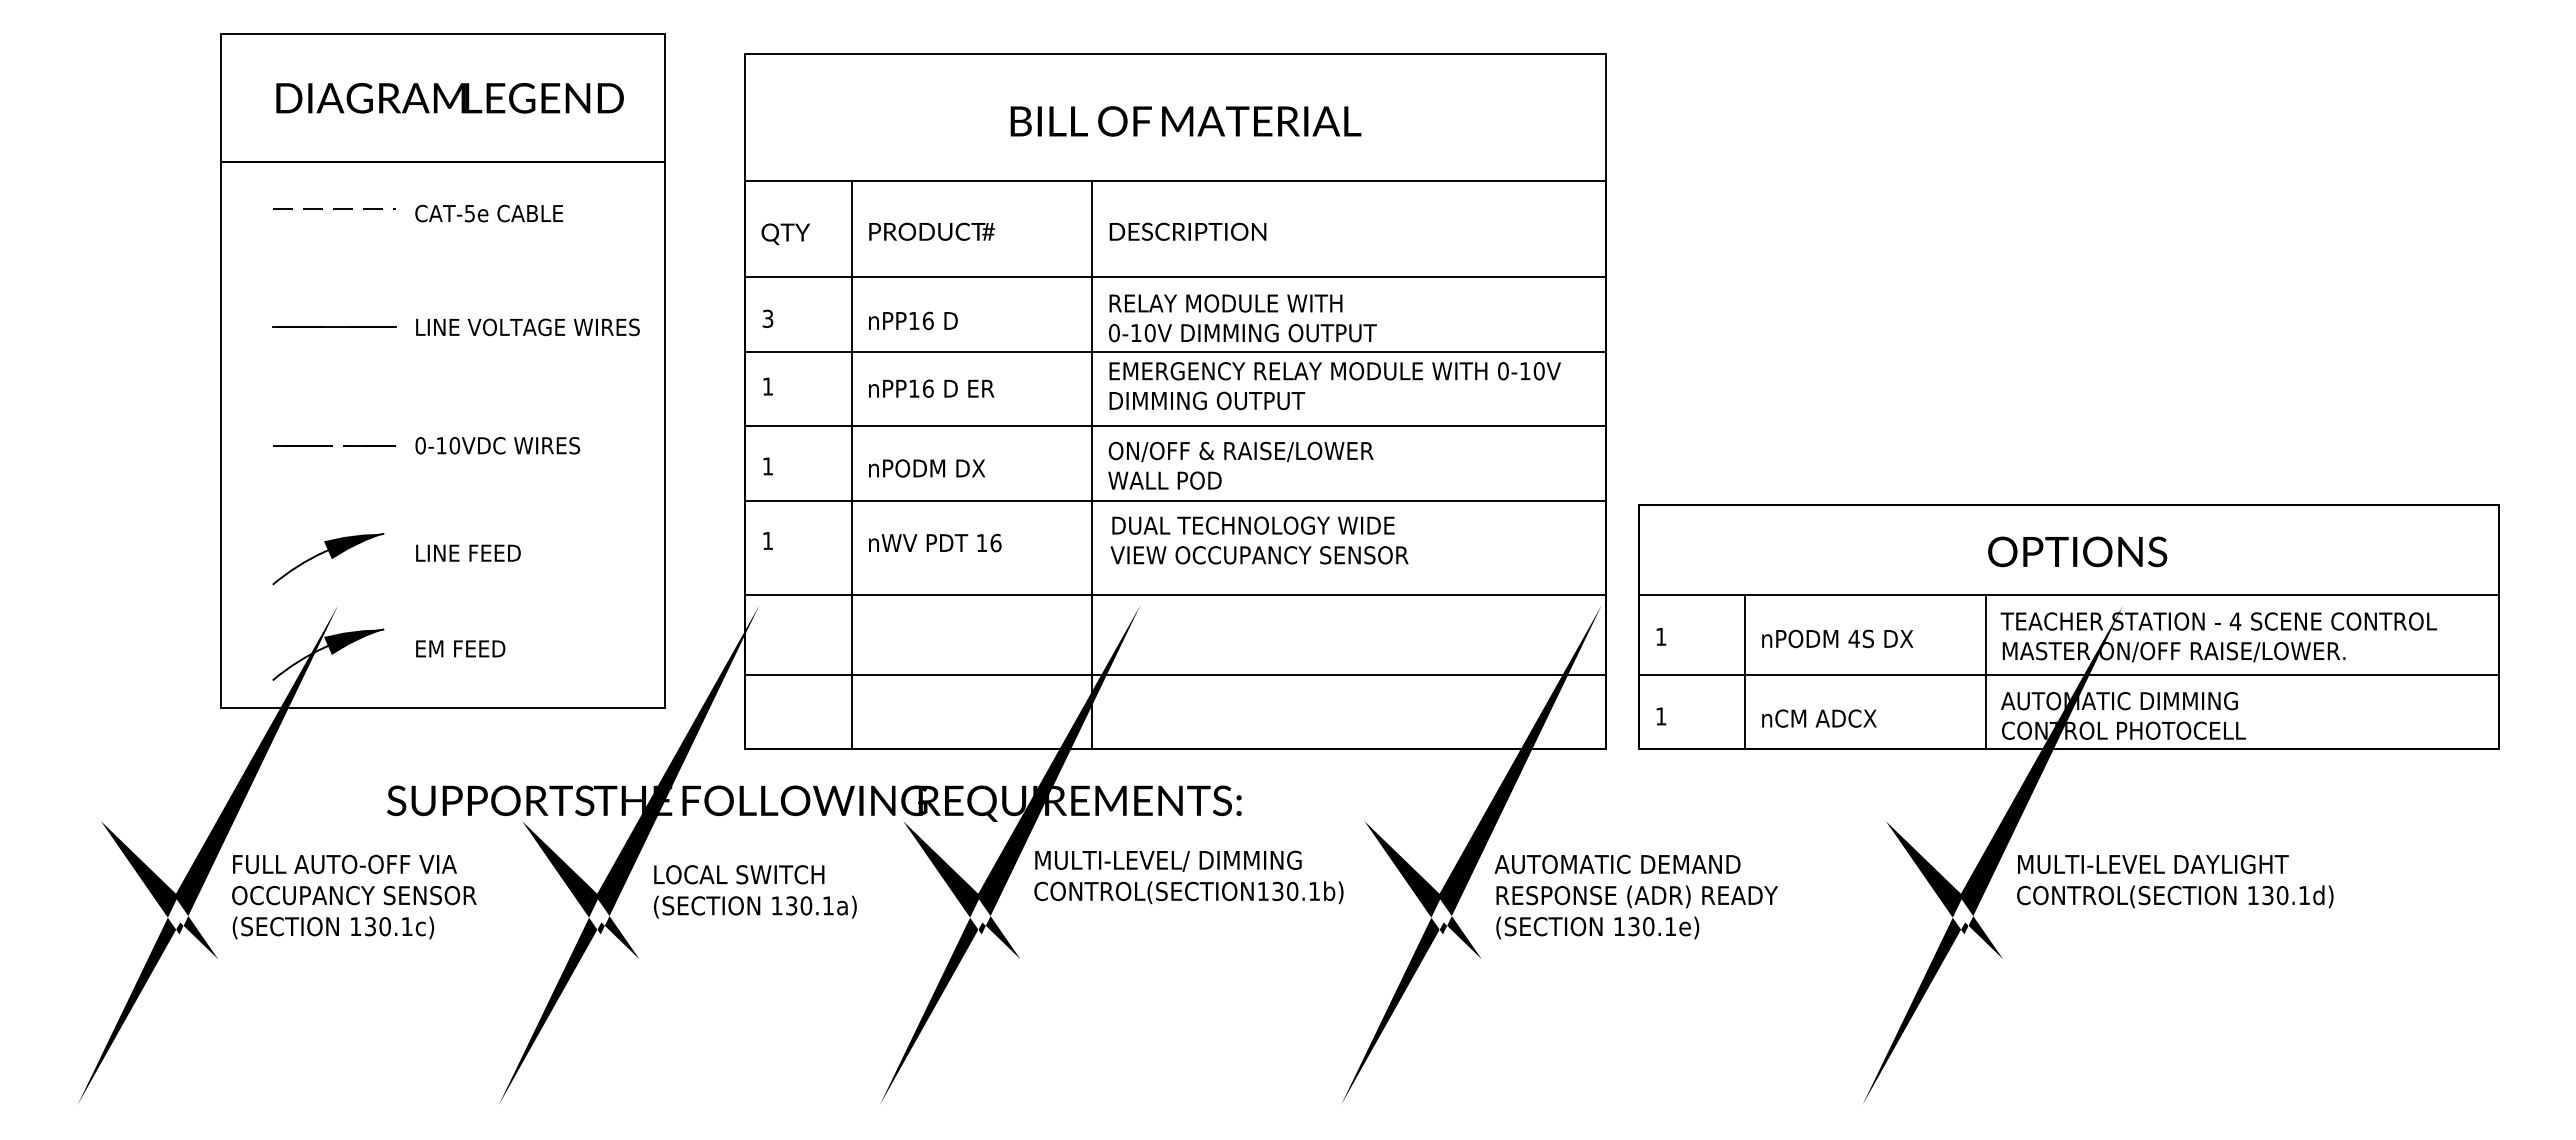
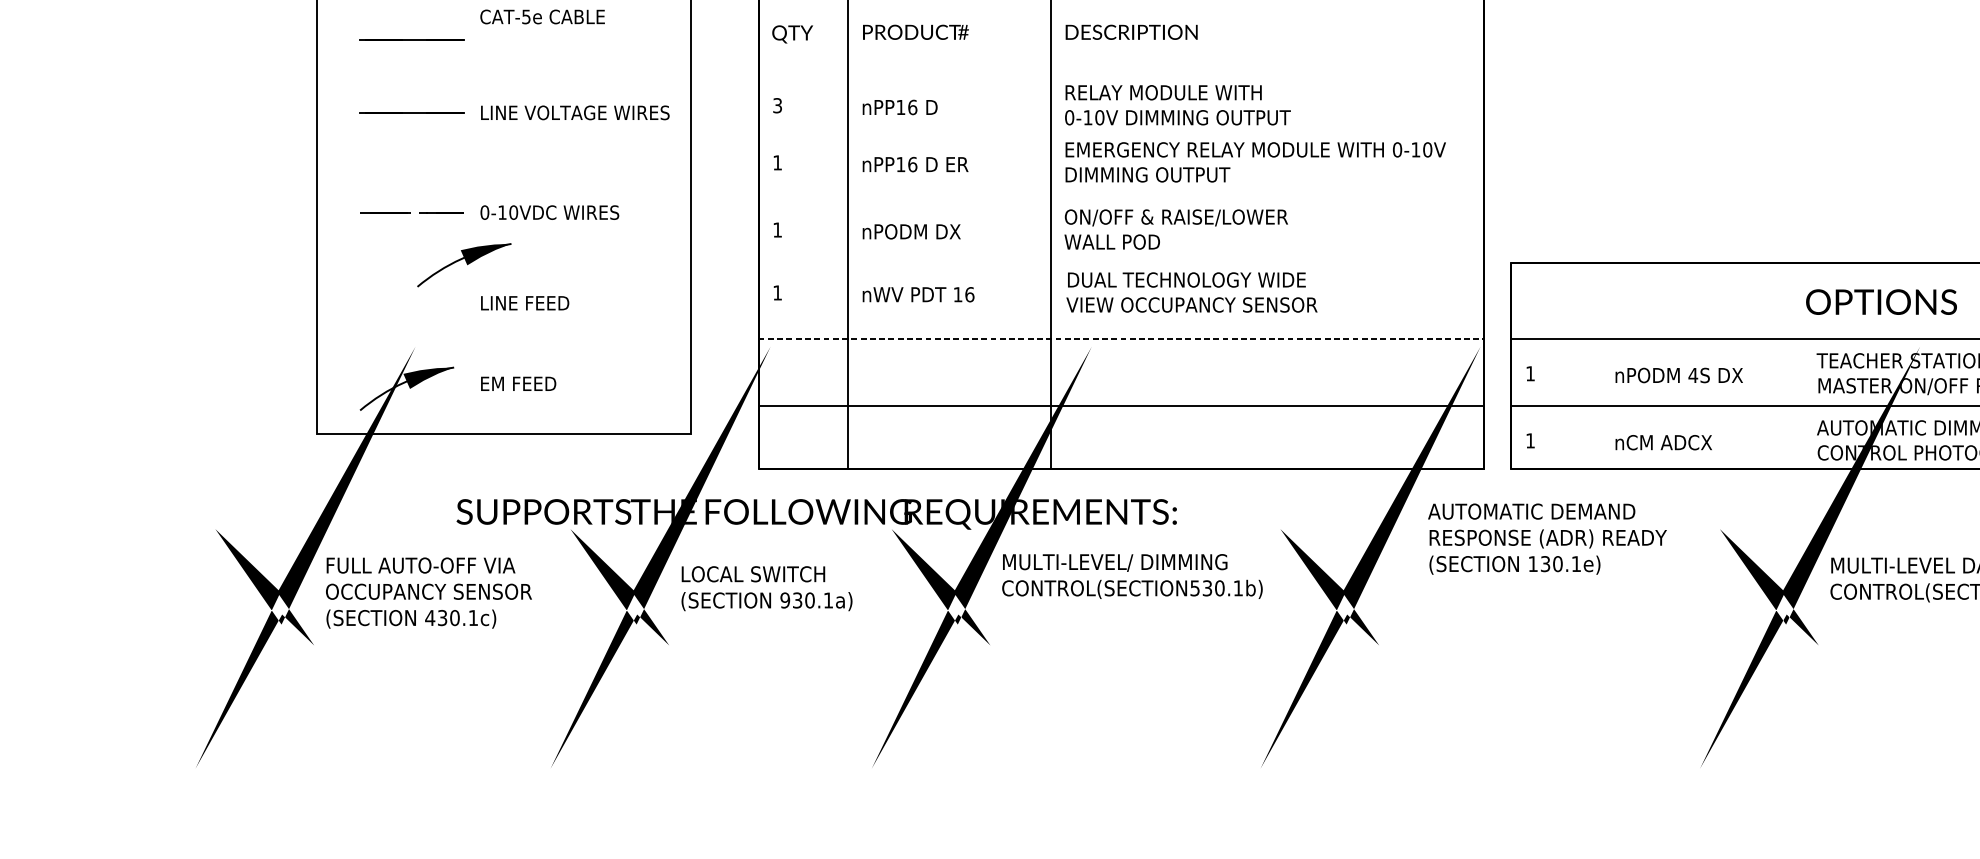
line: (334, 208) -> (412, 12), removed
line: (334, 240) -> (412, 39), added
line: (1175, 277) -> (1121, 70), removed
line: (1175, 351) -> (1121, 133), removed
line: (1175, 426) -> (1121, 196), removed
line: (1175, 500) -> (1121, 258), removed
part: (328, 559) -> (464, 265), moved
line: (1175, 595) -> (1121, 338), solid -> dashed
line: (1745, 672) -> (1601, 403), removed
line: (1985, 672) -> (1803, 403), removed
text: (1262, 891) -> (1194, 588), (SECTION130.1b) -> (SECTION530.1b)
text: (1635, 896) -> (1546, 538), moved
text: (776, 905) -> (784, 600), 130.1a) -> 930.1a)
text: (355, 926) -> (429, 617), 130.1c) -> 430.1c)

